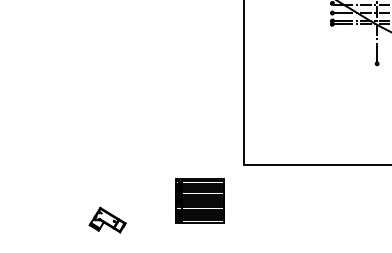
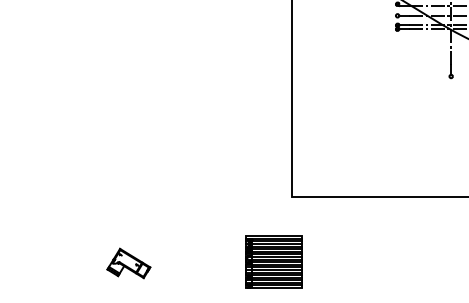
part: (199, 200) -> (273, 261), moved

